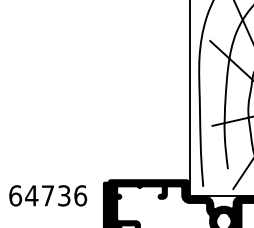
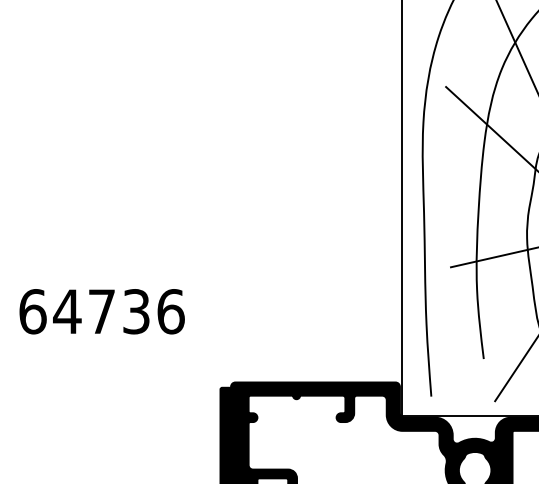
text: (48, 195) -> (102, 310), moved

